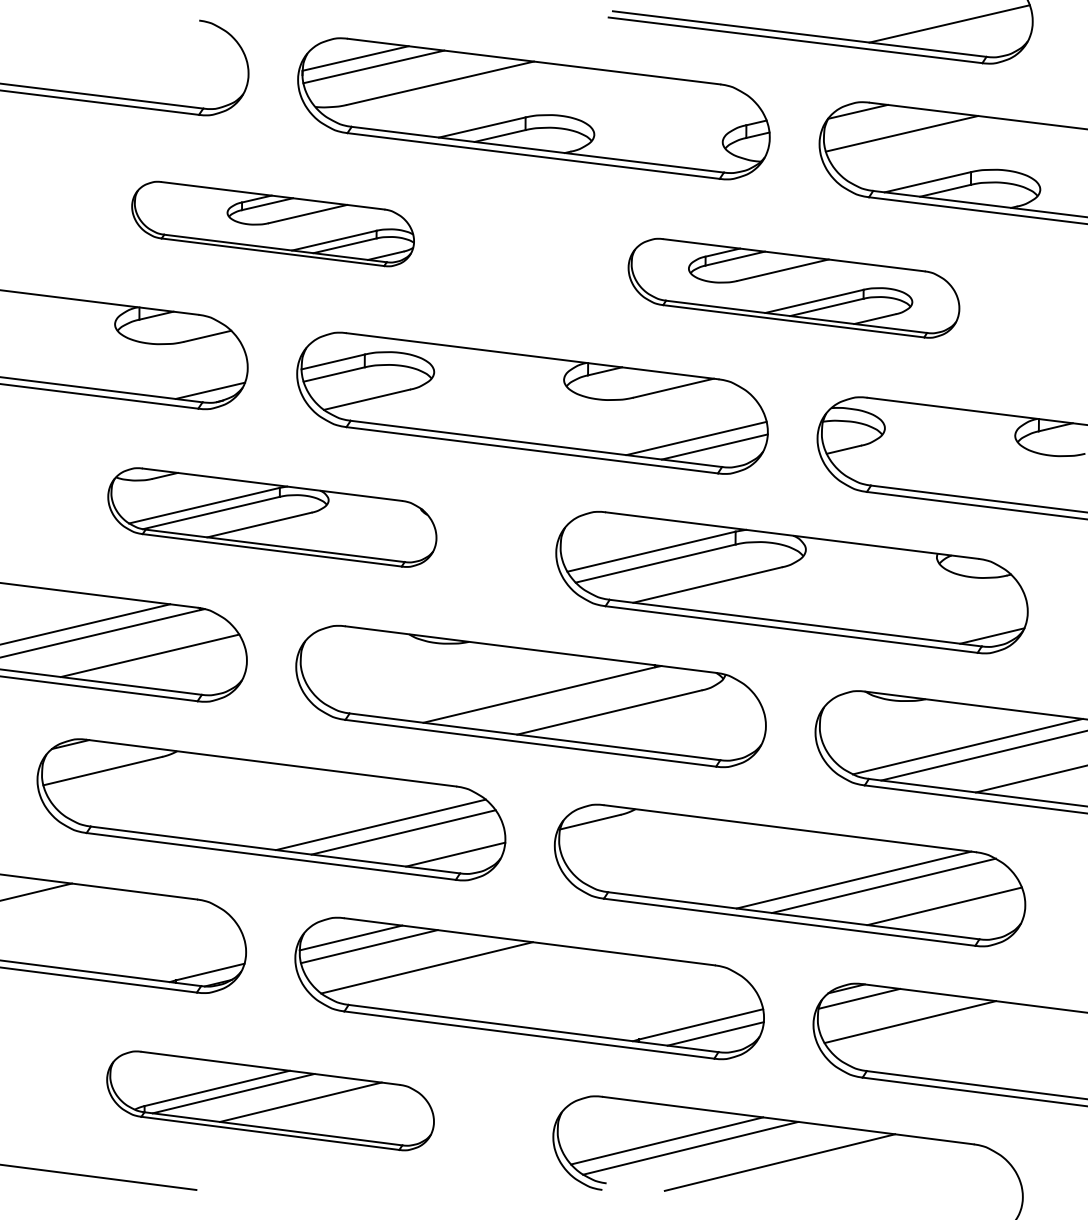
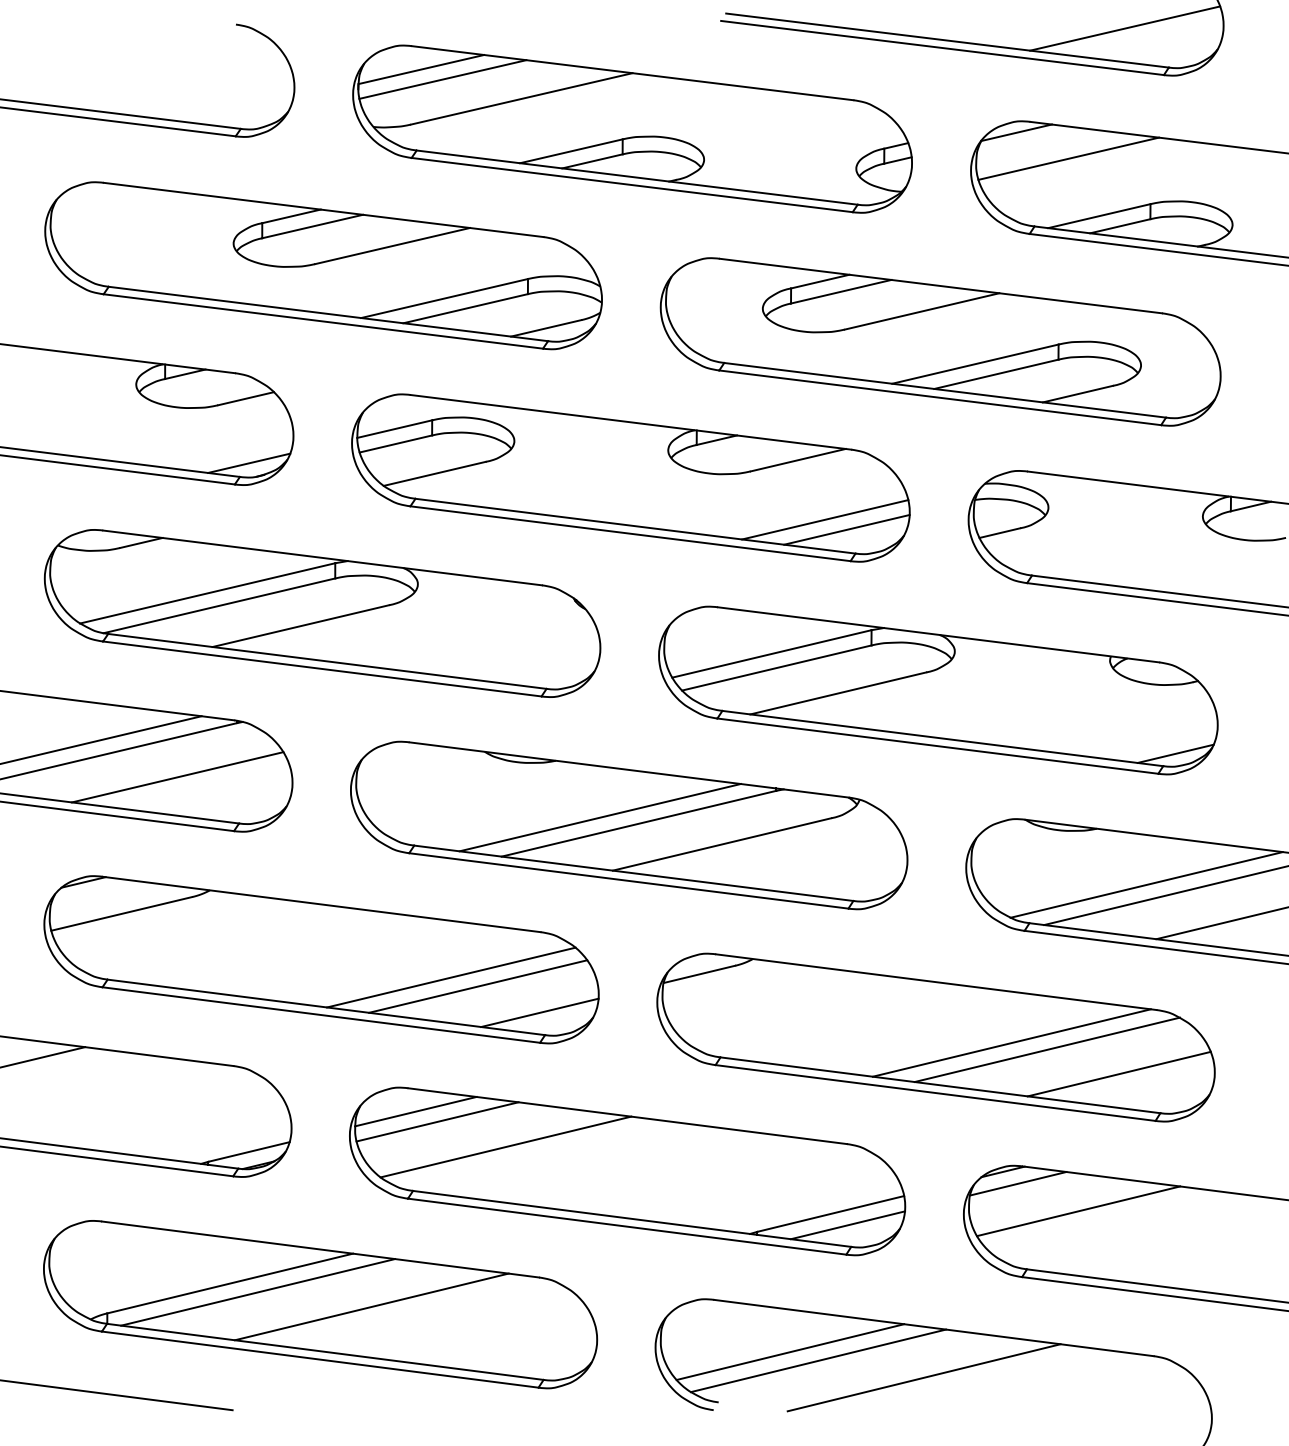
part: (272, 223) -> (322, 265), size x1.67
part: (793, 287) -> (940, 340), size x1.43
part: (272, 517) -> (322, 613), size x1.43
line: (506, 689) -> (600, 817), added
part: (270, 1100) -> (320, 1304), size x1.43

